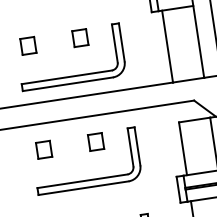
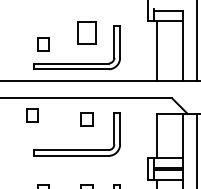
part: (79, 38) -> (86, 33), size x1.6
part: (28, 46) -> (43, 44), moved
part: (43, 149) -> (32, 115), moved

